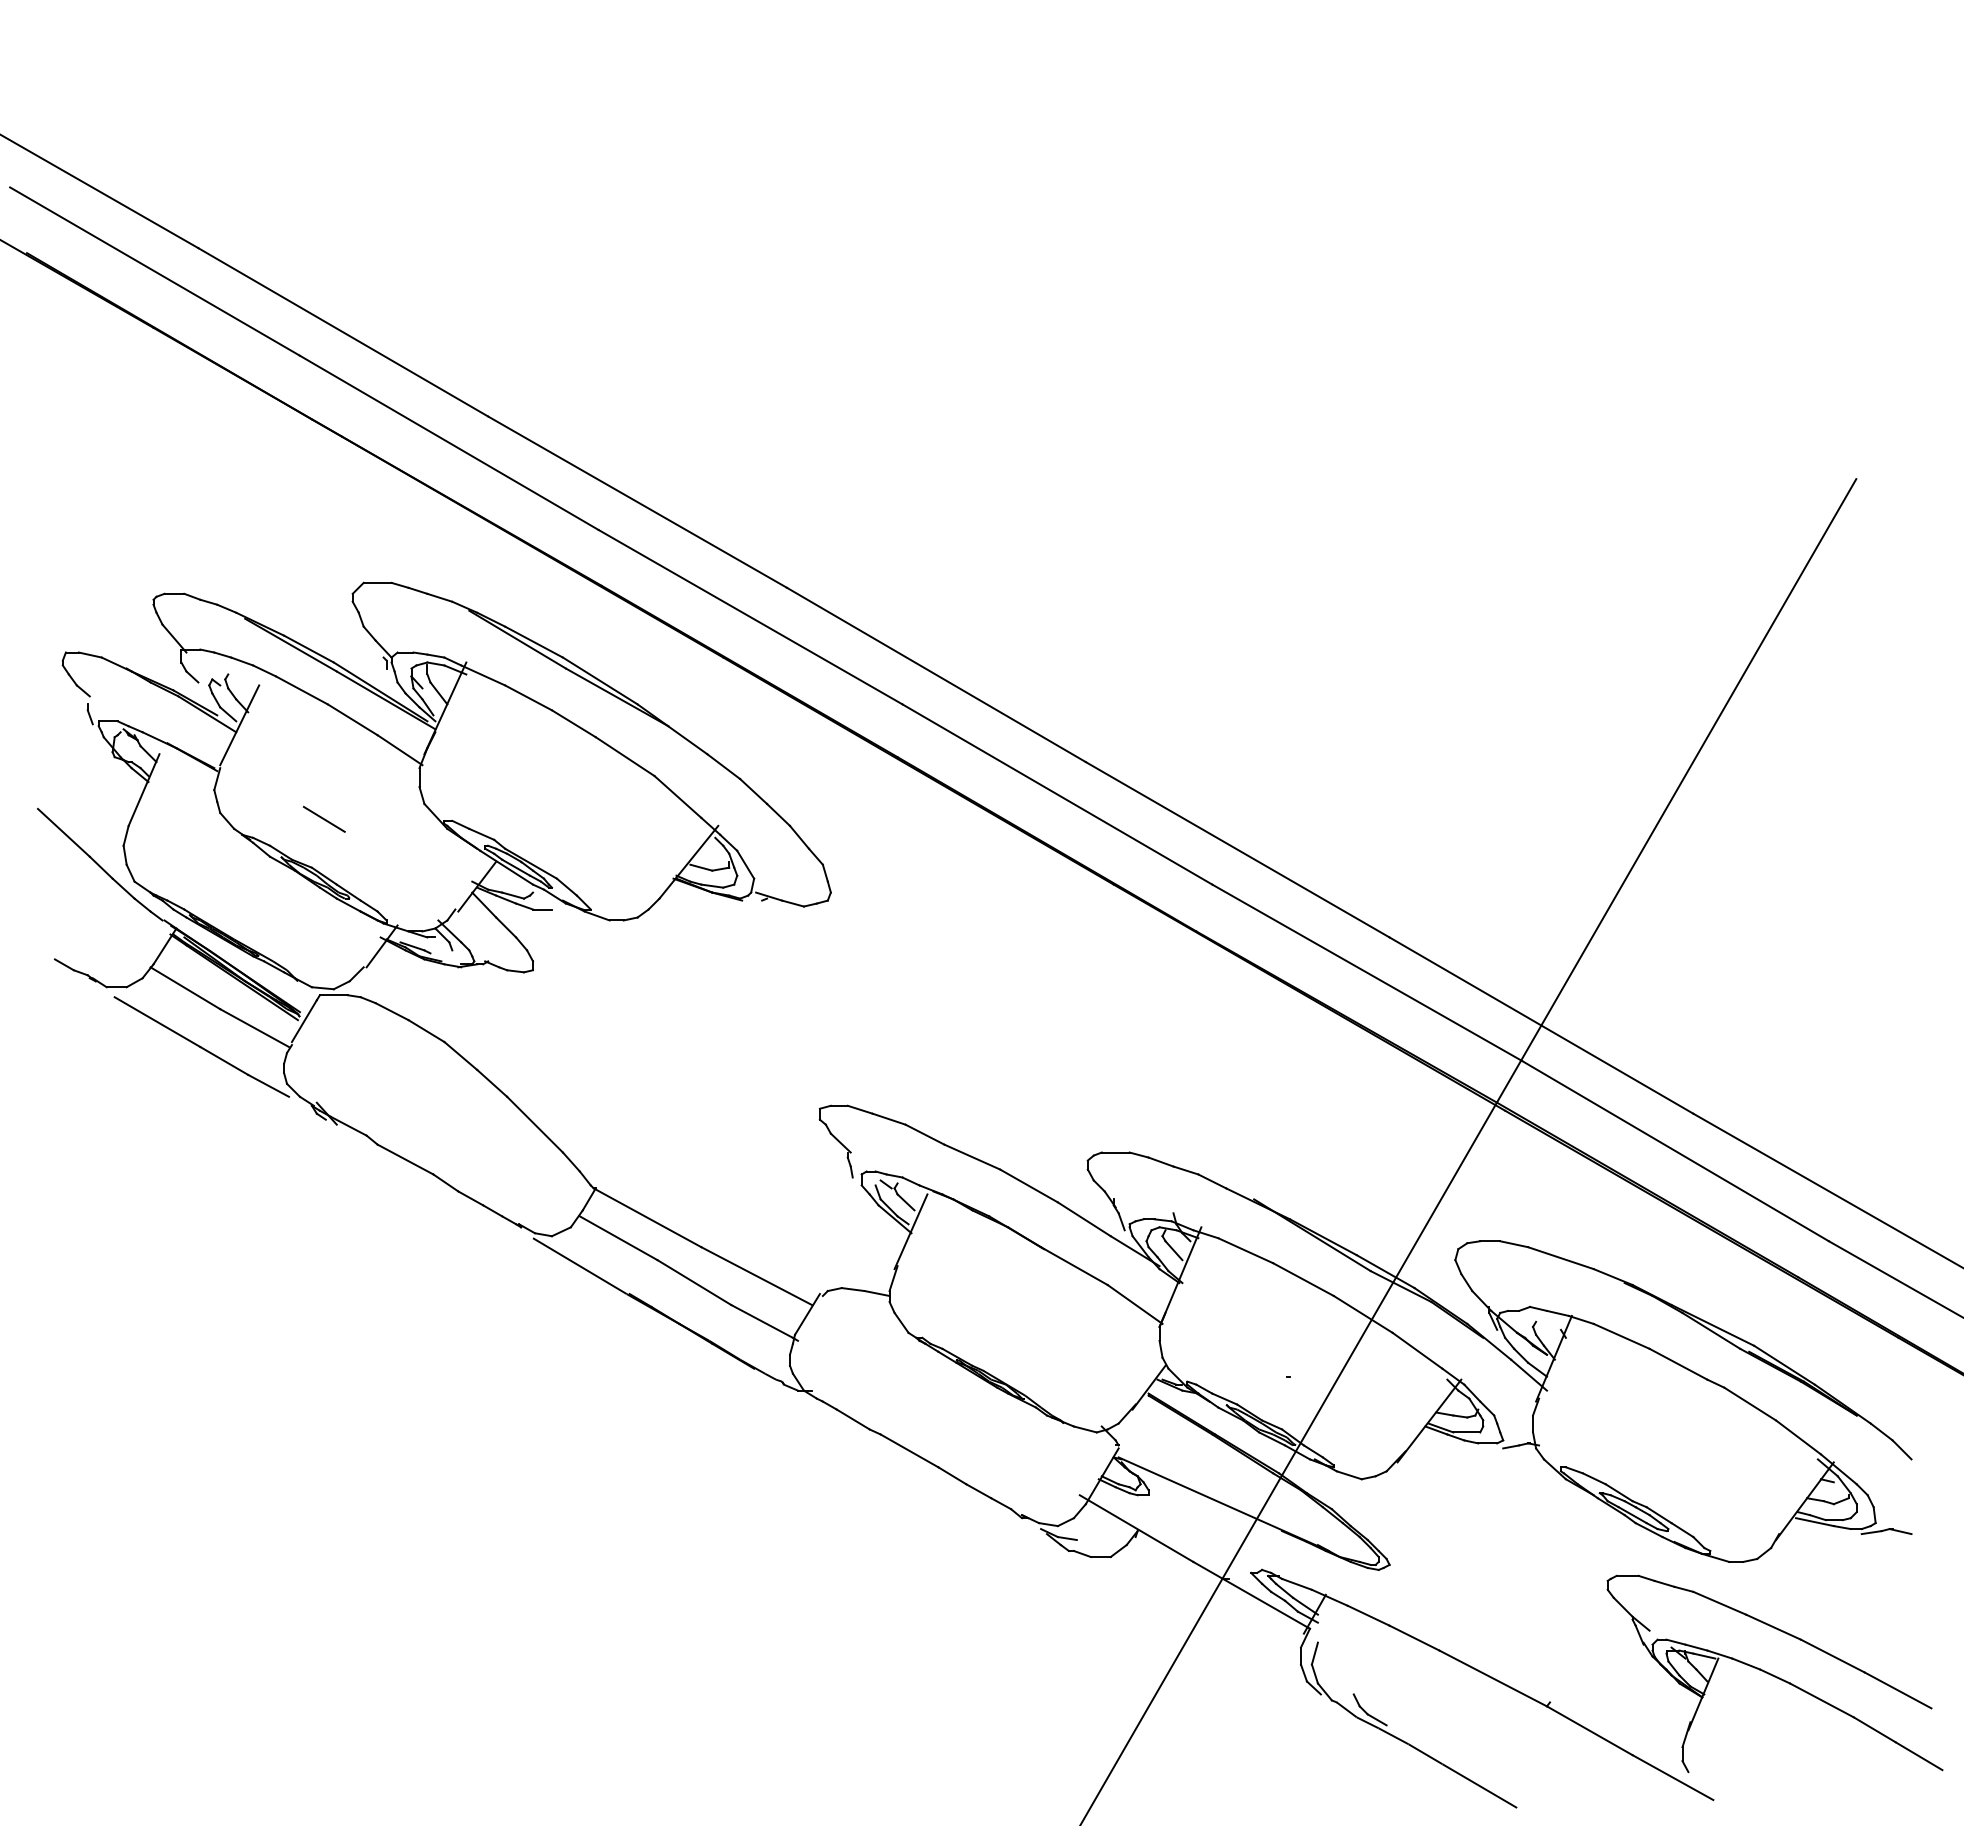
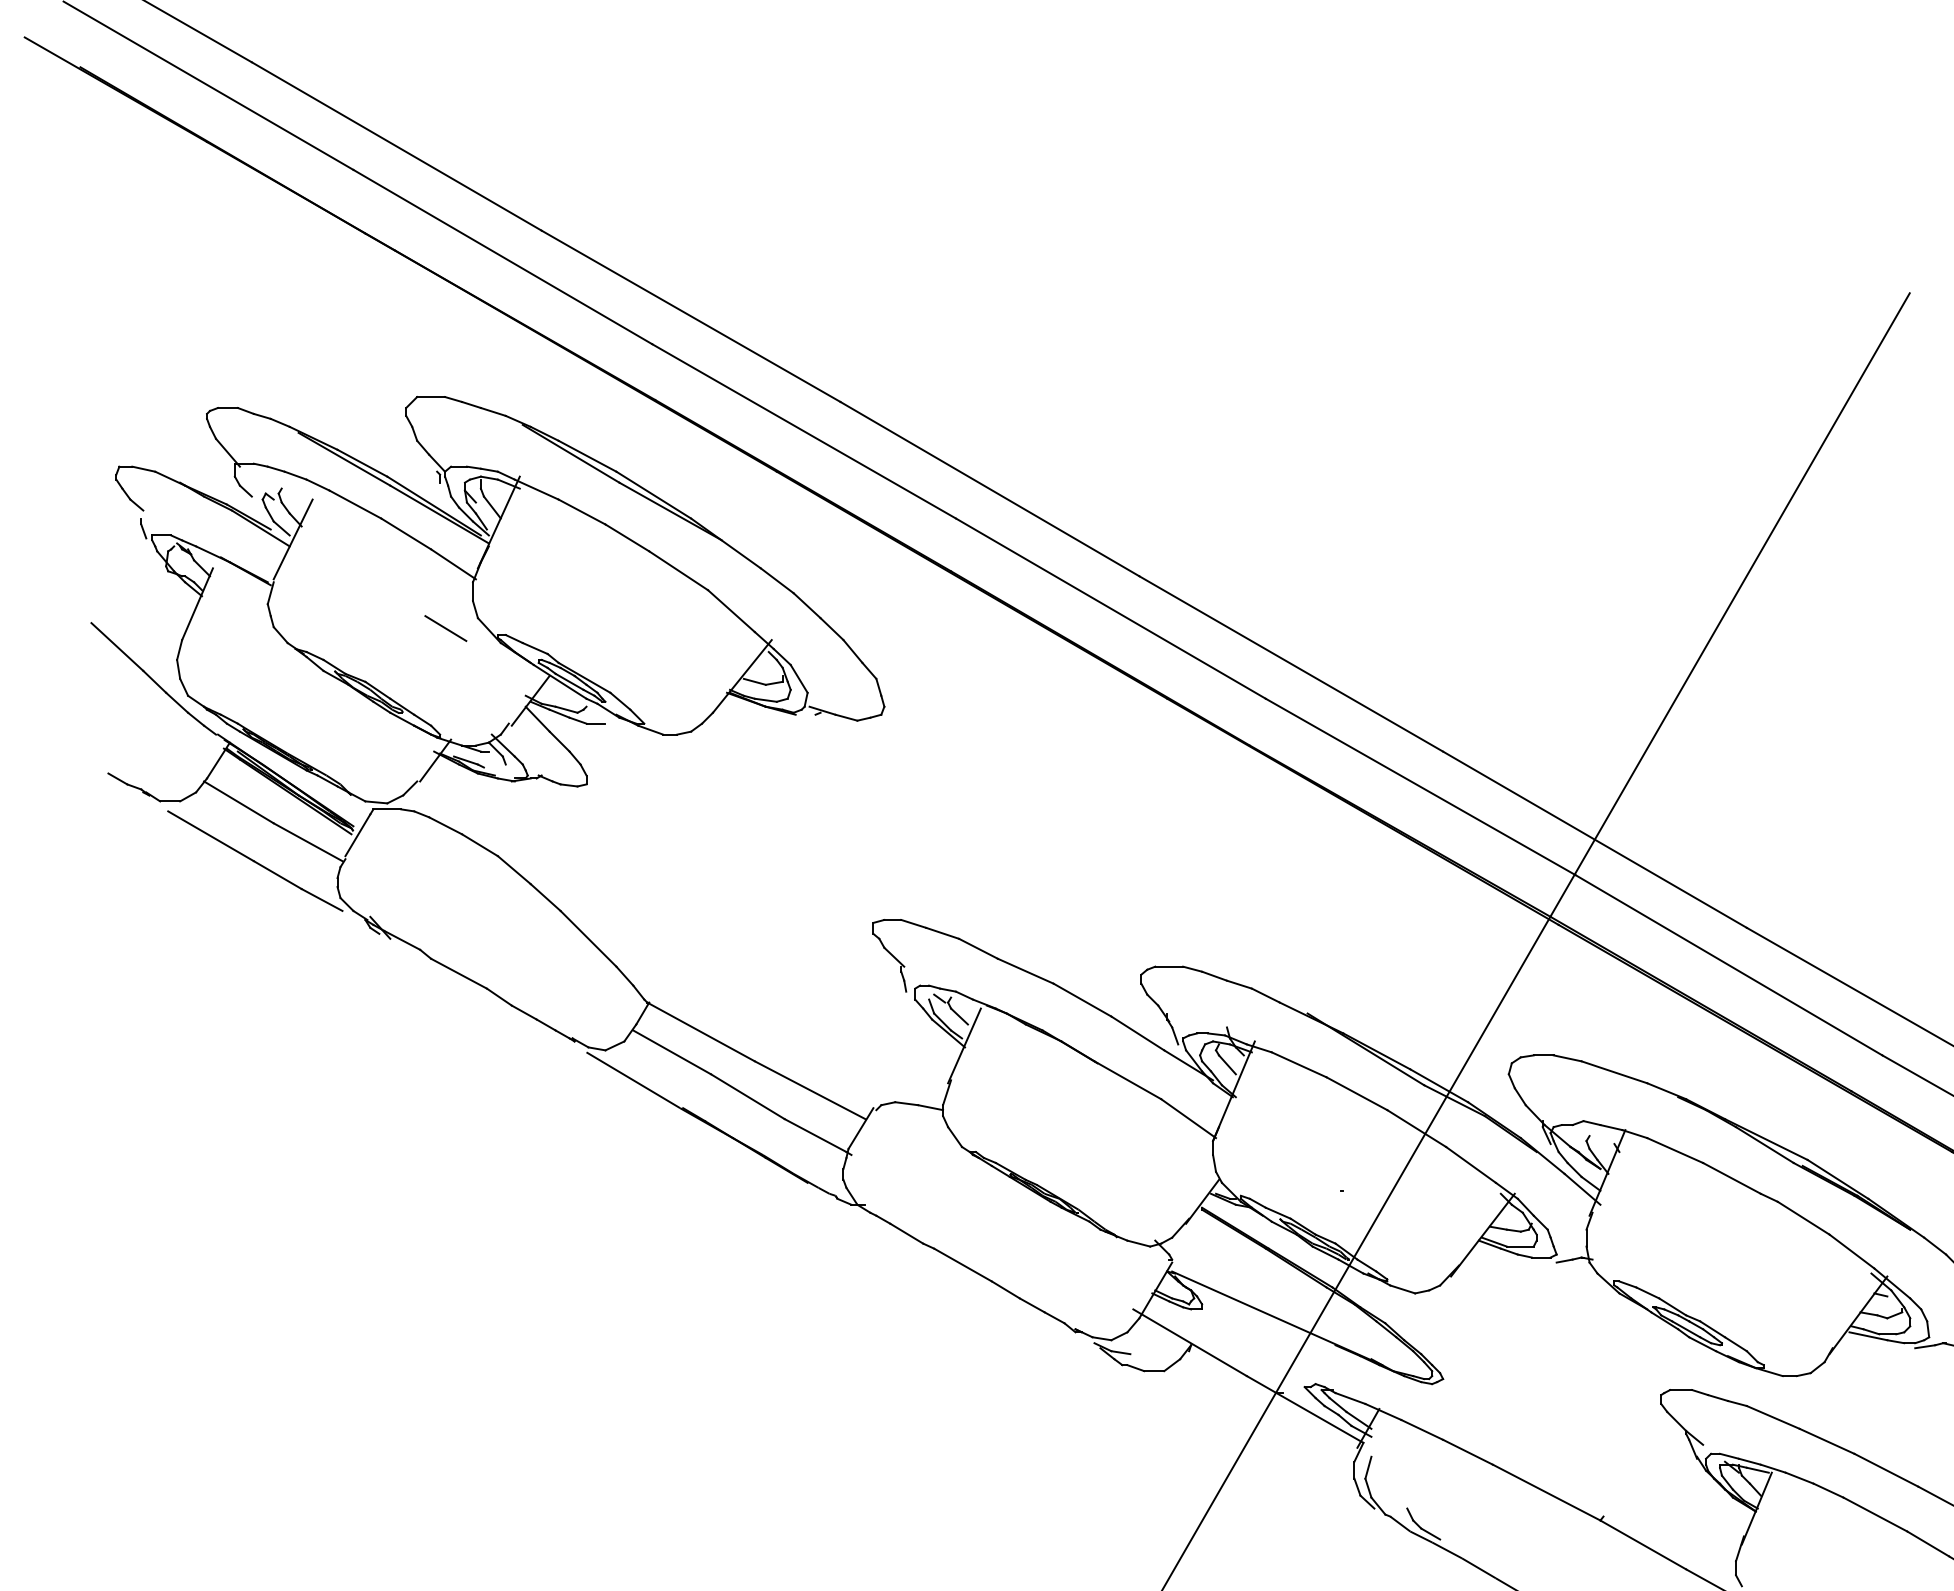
line: (323, 818) -> (444, 627), moved

